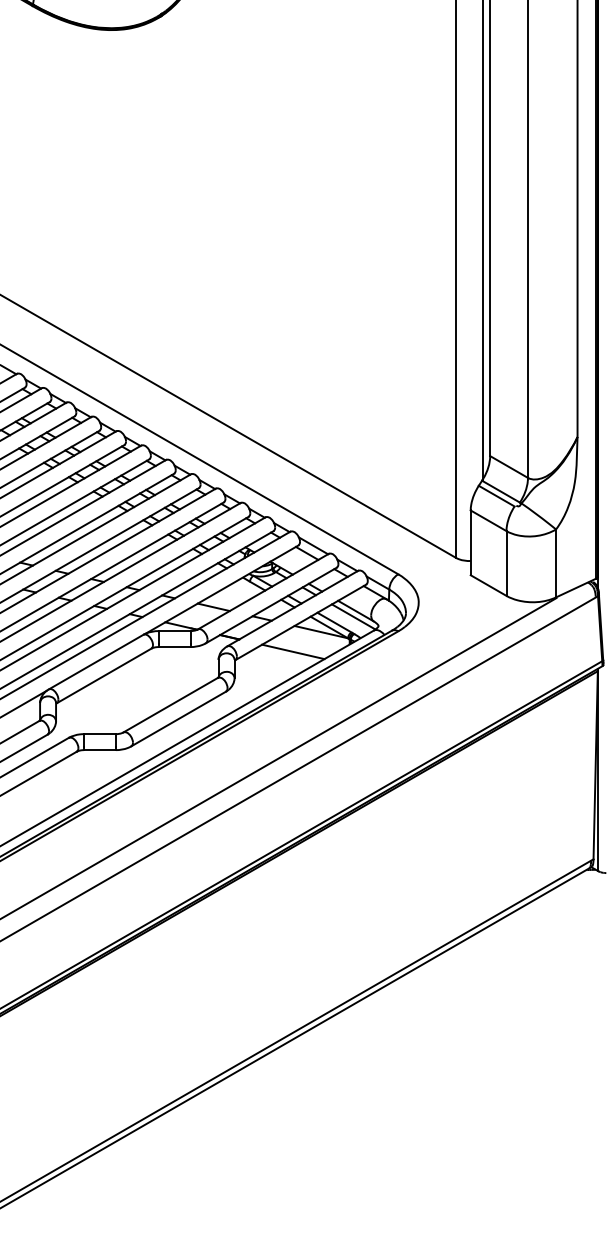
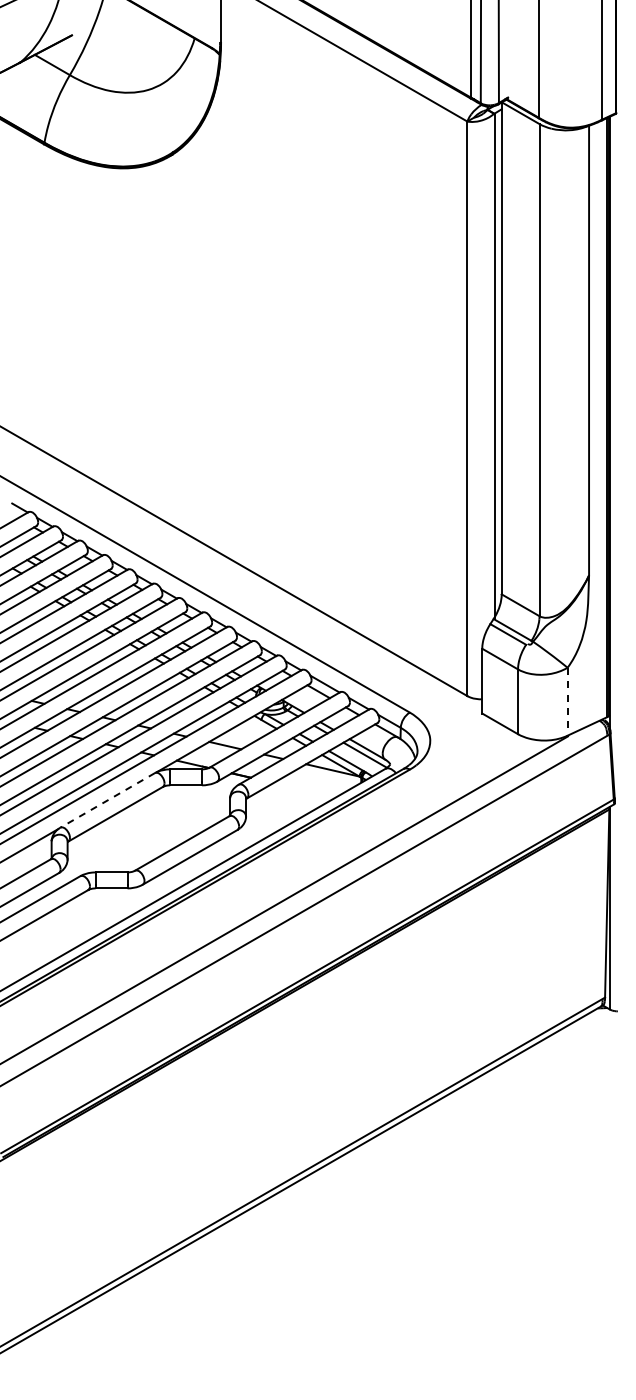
line: (555, 563) -> (567, 701), solid -> dashed
line: (292, 652) -> (304, 790), removed
line: (95, 662) -> (107, 800), solid -> dashed

